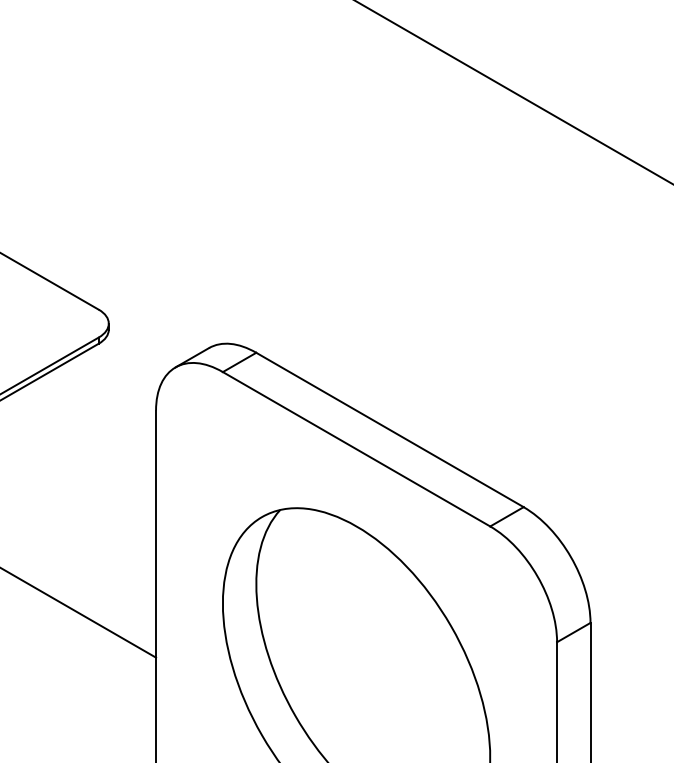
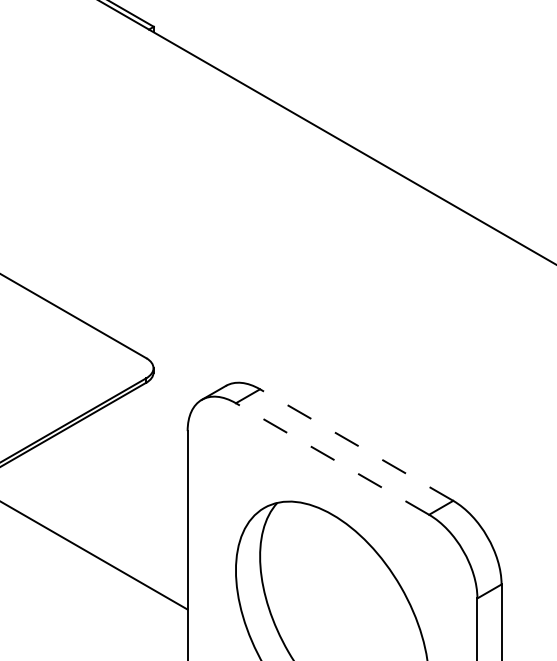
line: (389, 430) -> (356, 445), solid -> dashed
line: (356, 449) -> (332, 459), solid -> dashed

